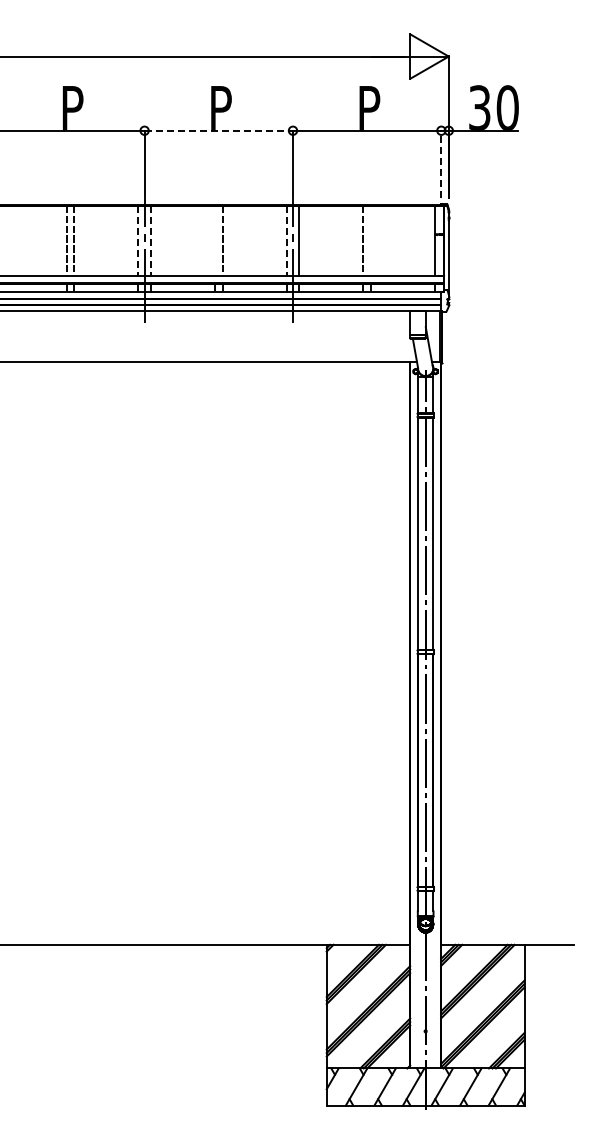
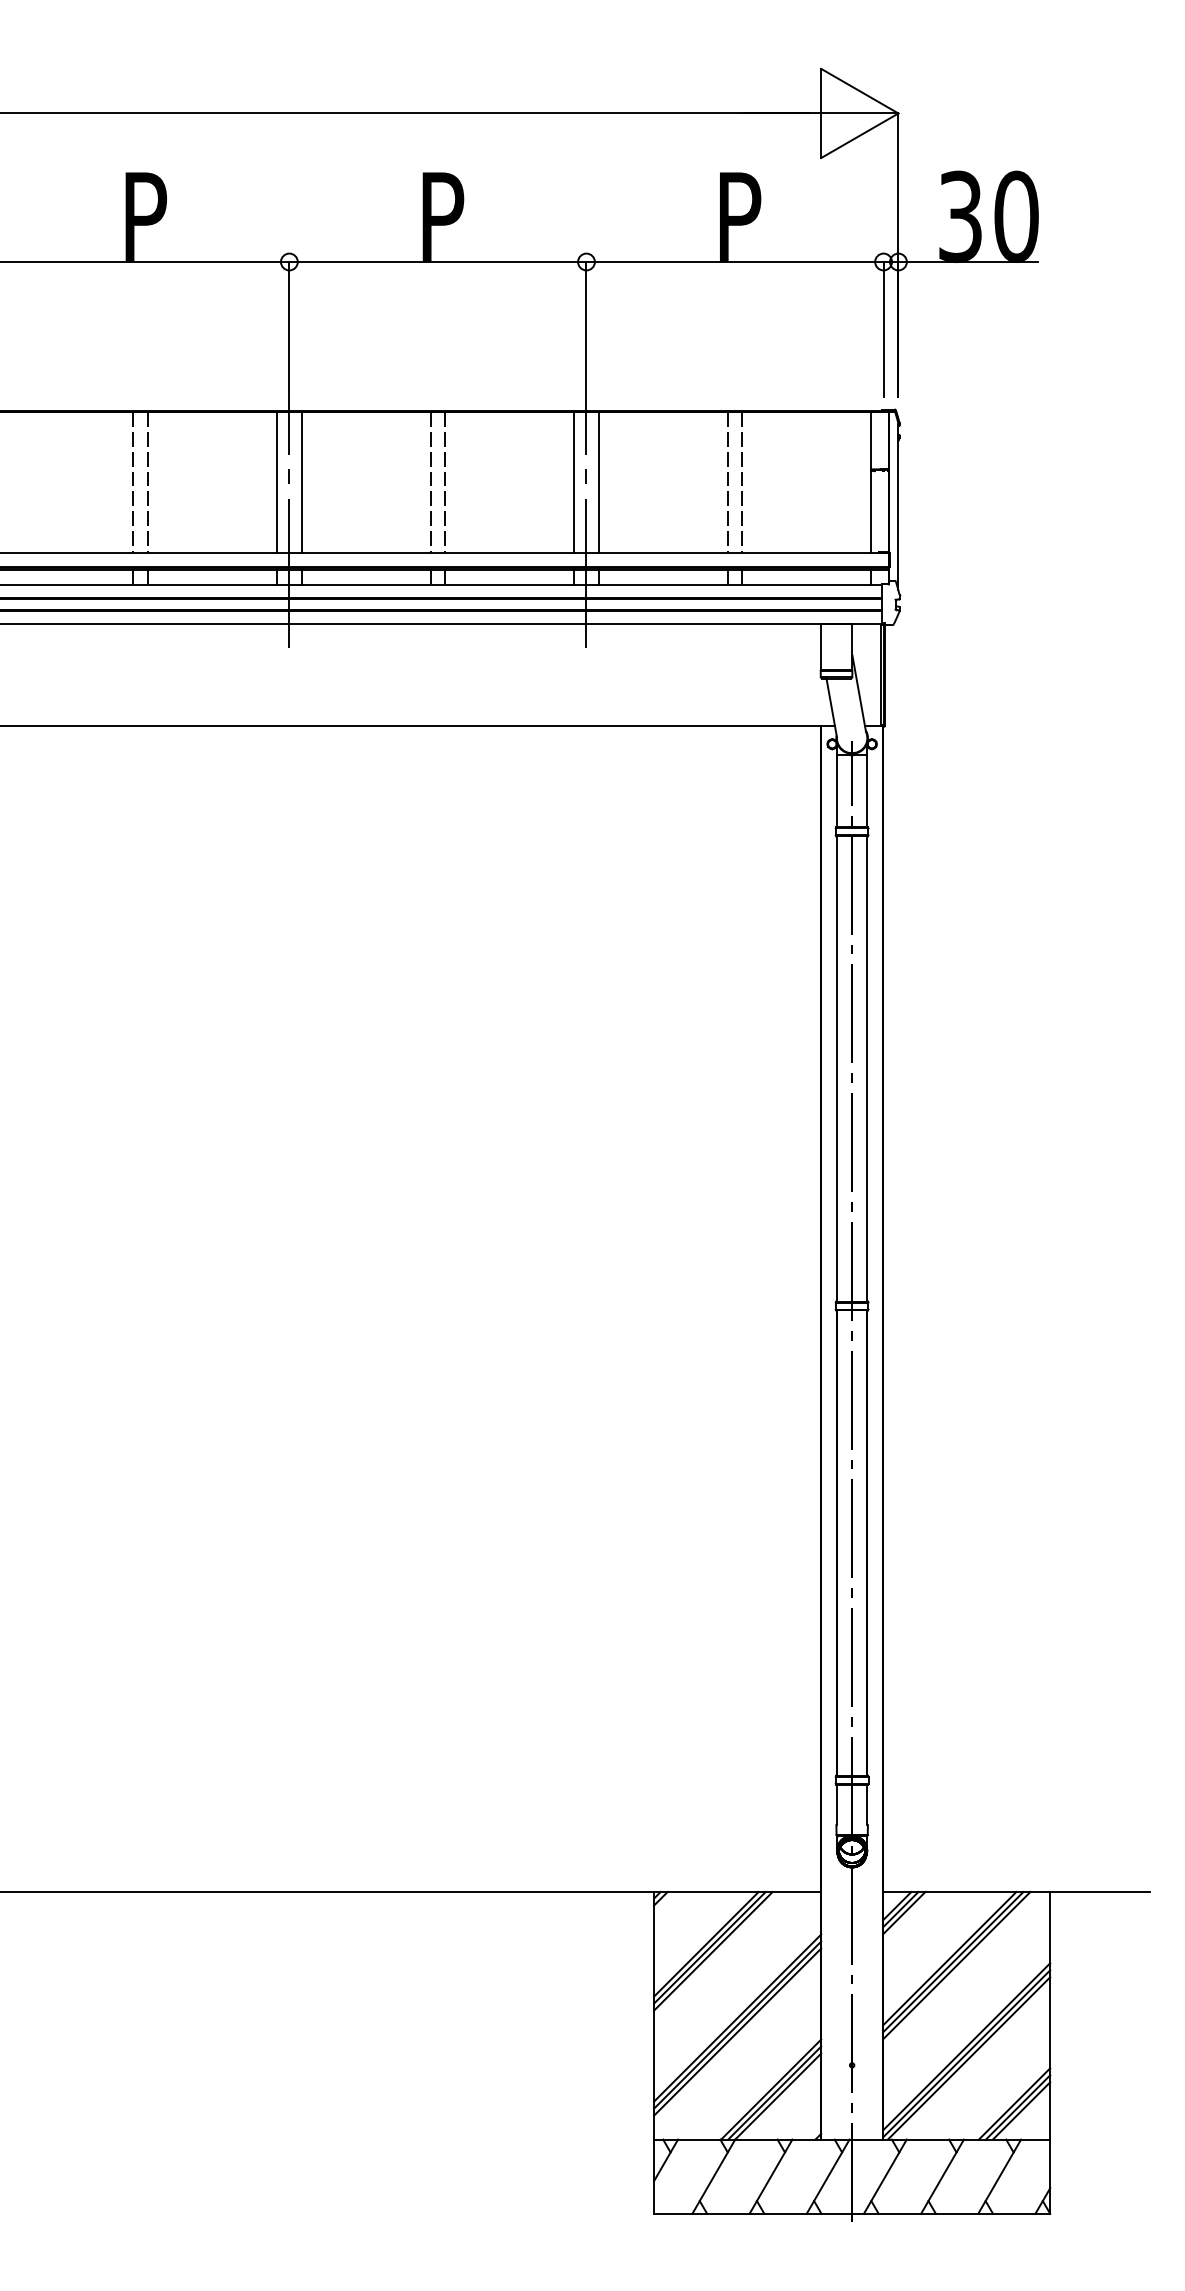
line: (219, 130) -> (439, 261), dashed -> solid
line: (441, 164) -> (883, 329), dashed -> solid
line: (215, 240) -> (431, 481), added
line: (370, 240) -> (741, 481), added
line: (138, 241) -> (277, 483), dashed -> solid
line: (150, 241) -> (301, 483), dashed -> solid
line: (286, 241) -> (573, 483), dashed -> solid

